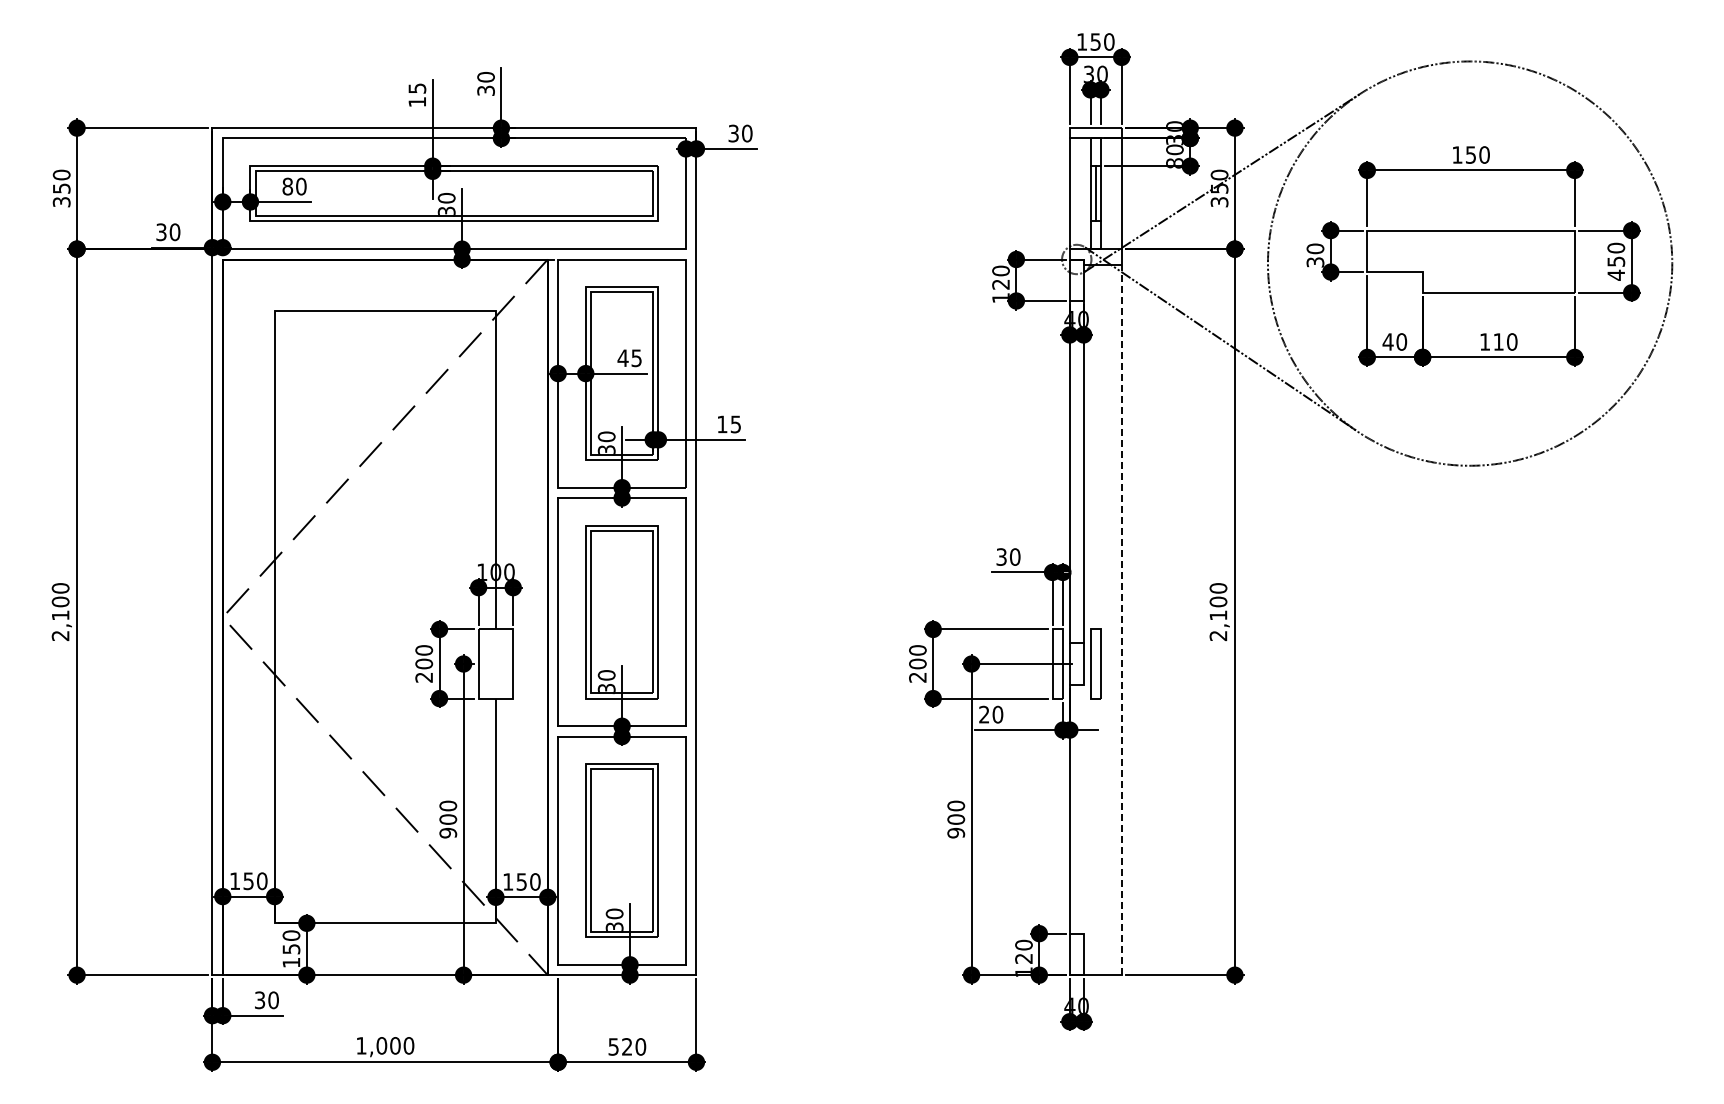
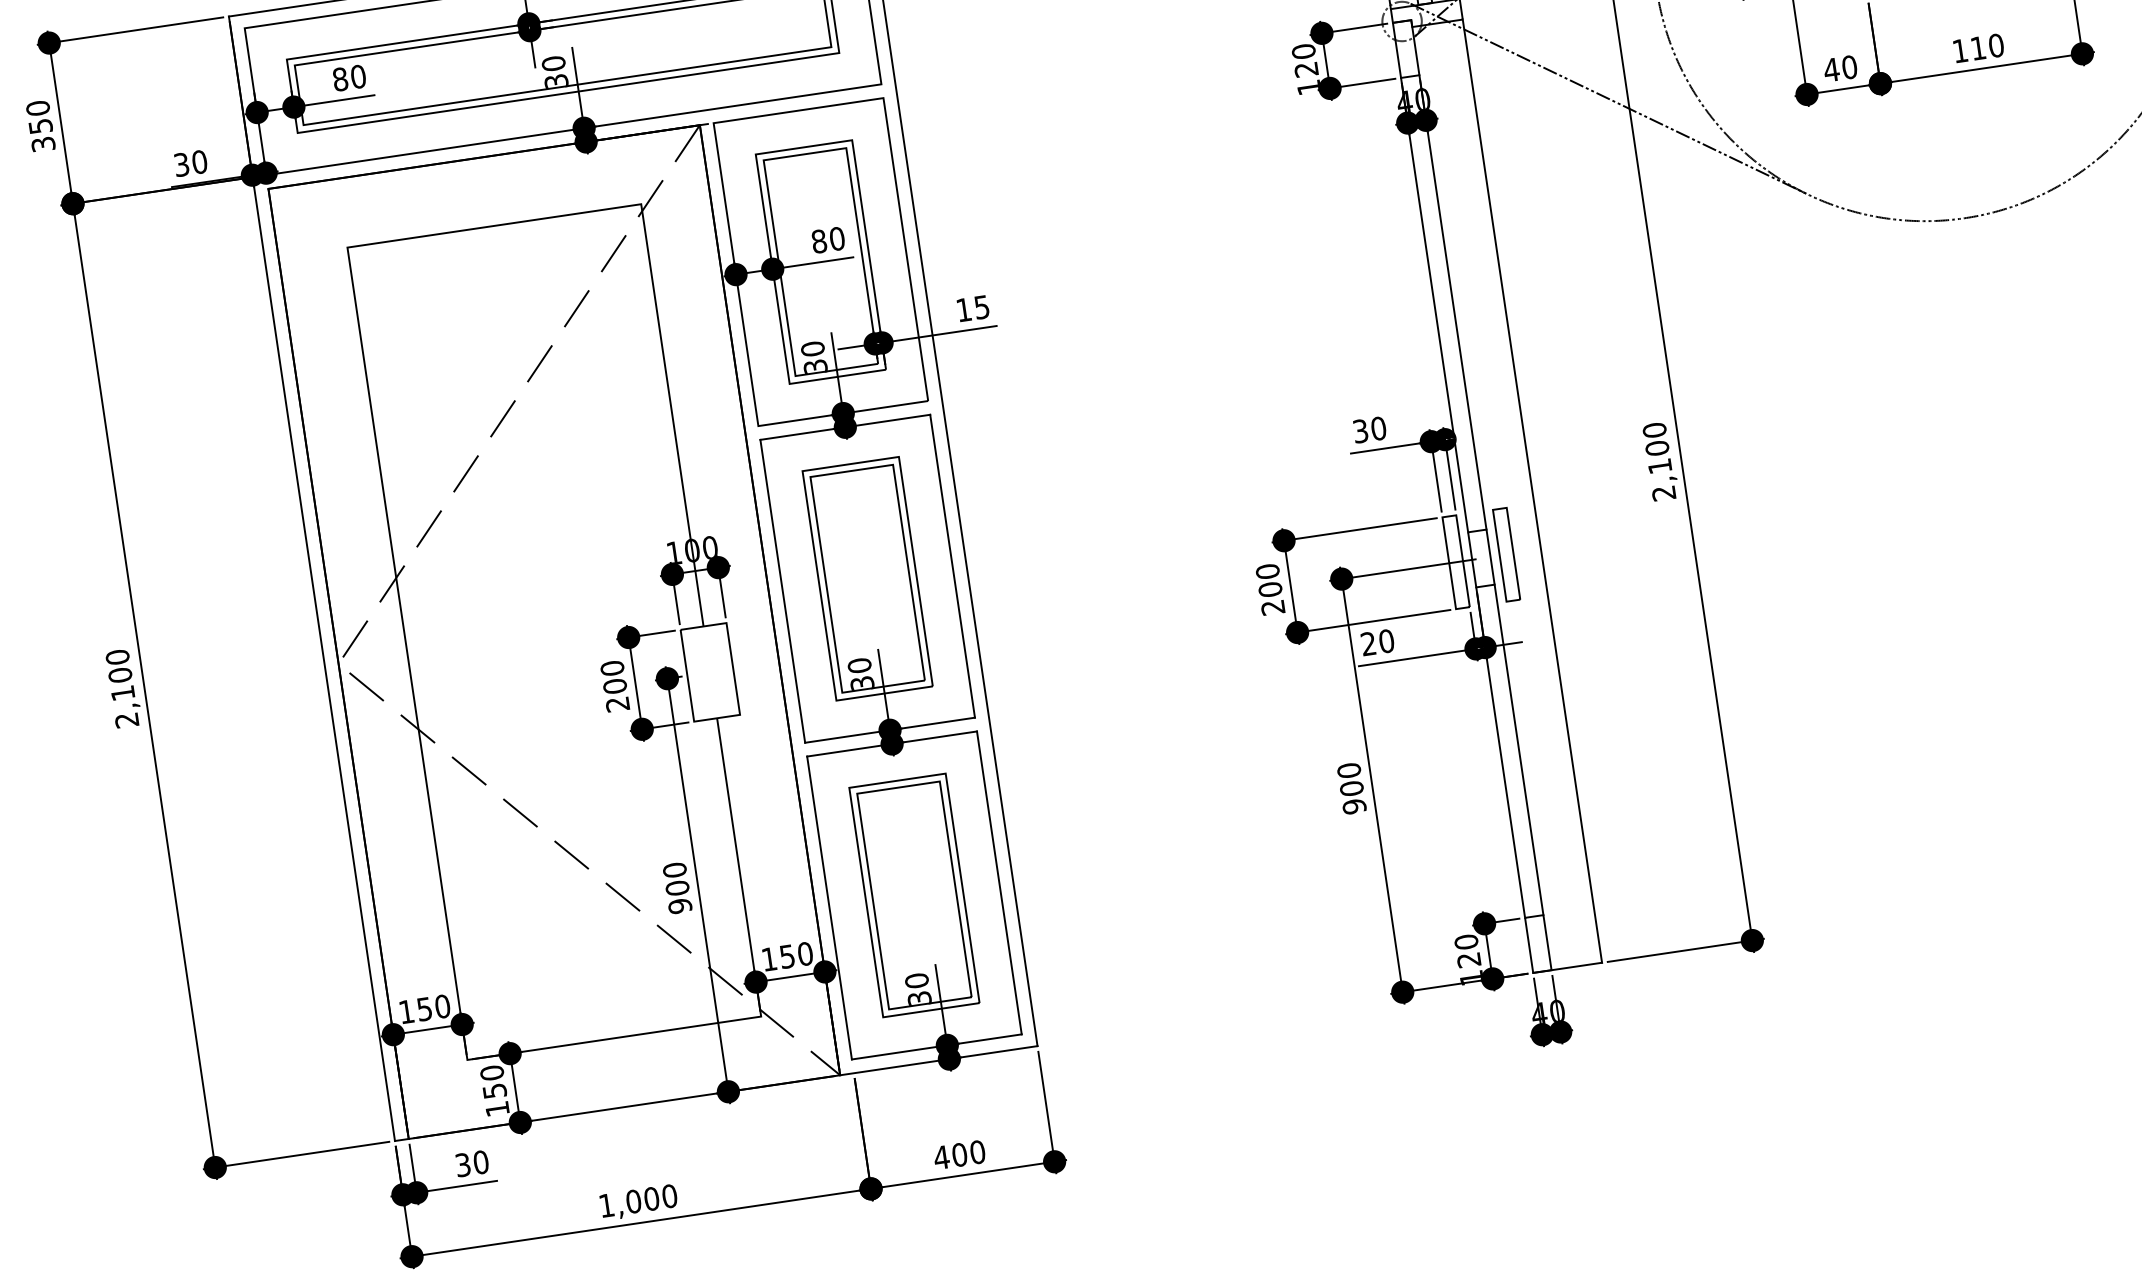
text: (629, 358) -> (827, 240), 45 -> 80
line: (1121, 619) -> (1532, 490), dashed -> solid
line: (1083, 808) -> (1518, 748), added
text: (620, 1046) -> (950, 1155), 520 -> 400

